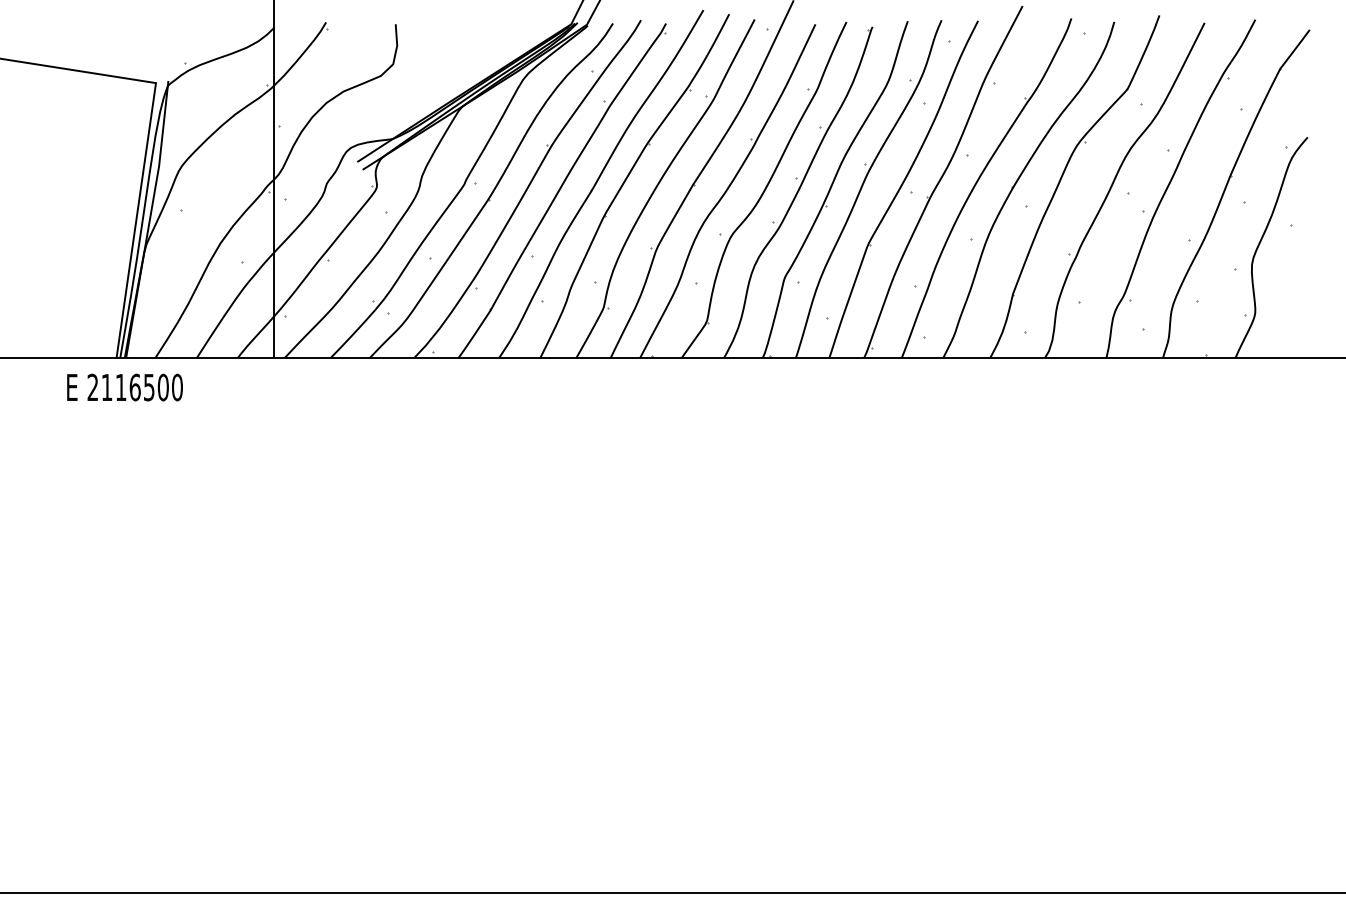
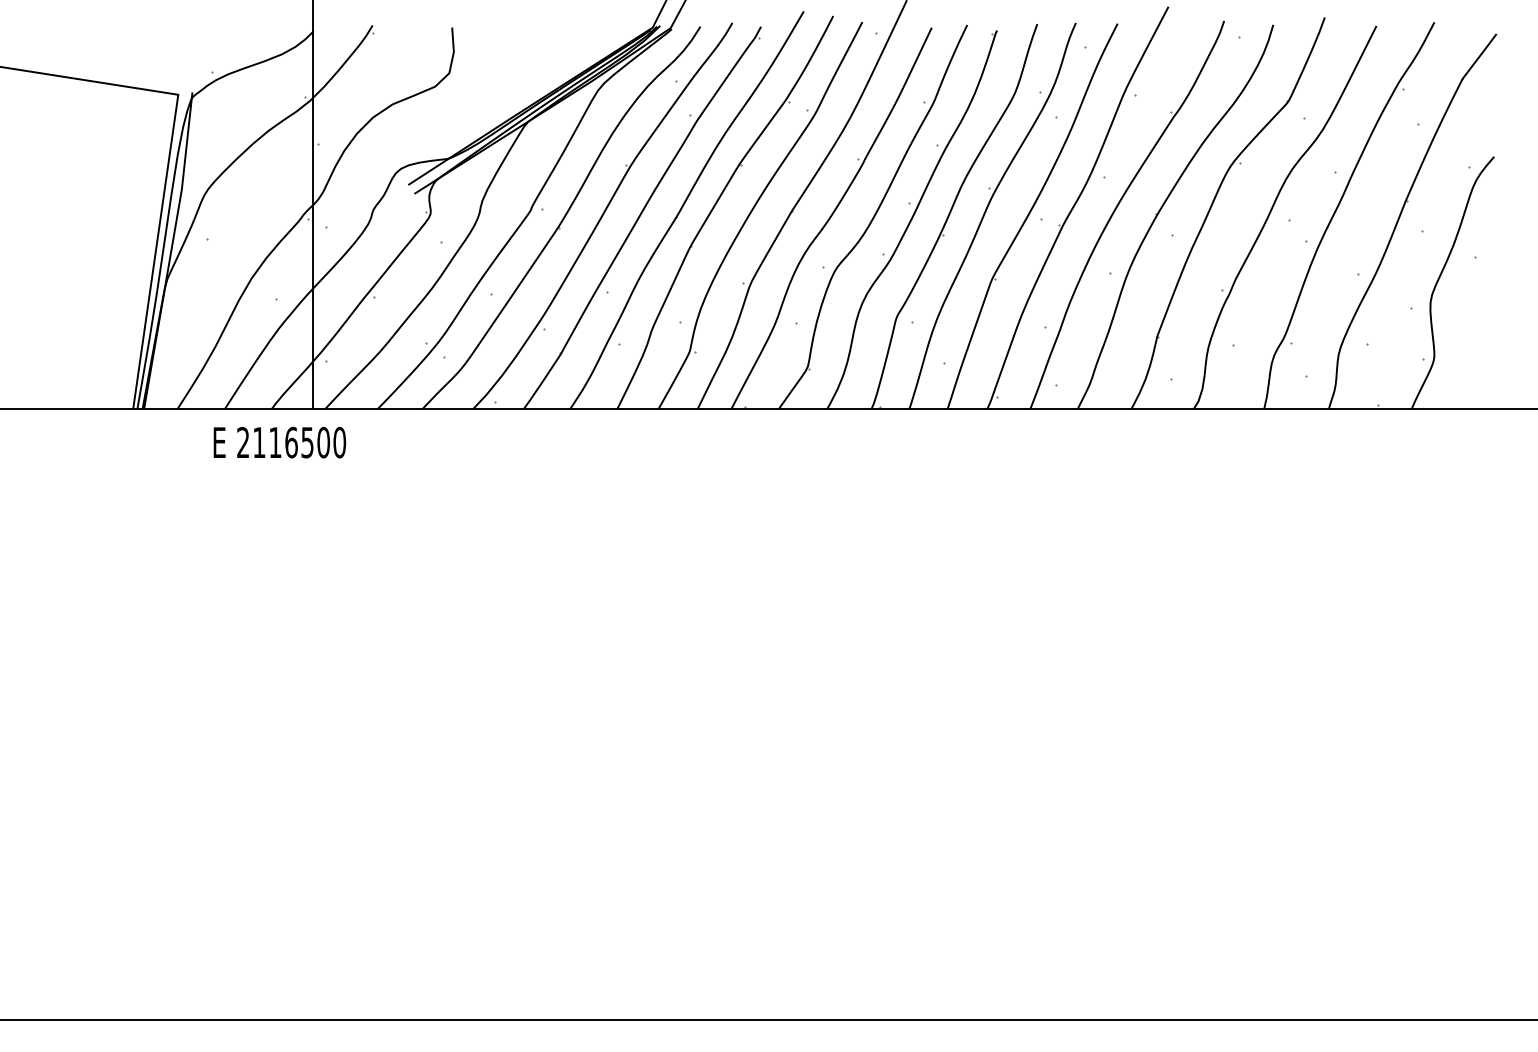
text: (124, 387) -> (279, 442), moved

